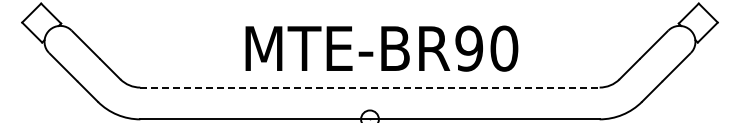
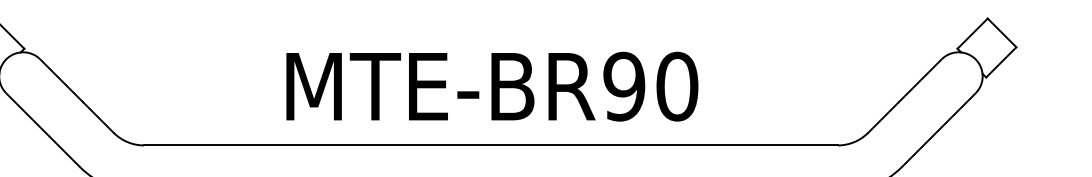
text: (381, 48) -> (491, 86), moved
line: (369, 87) -> (490, 145), dashed -> solid

